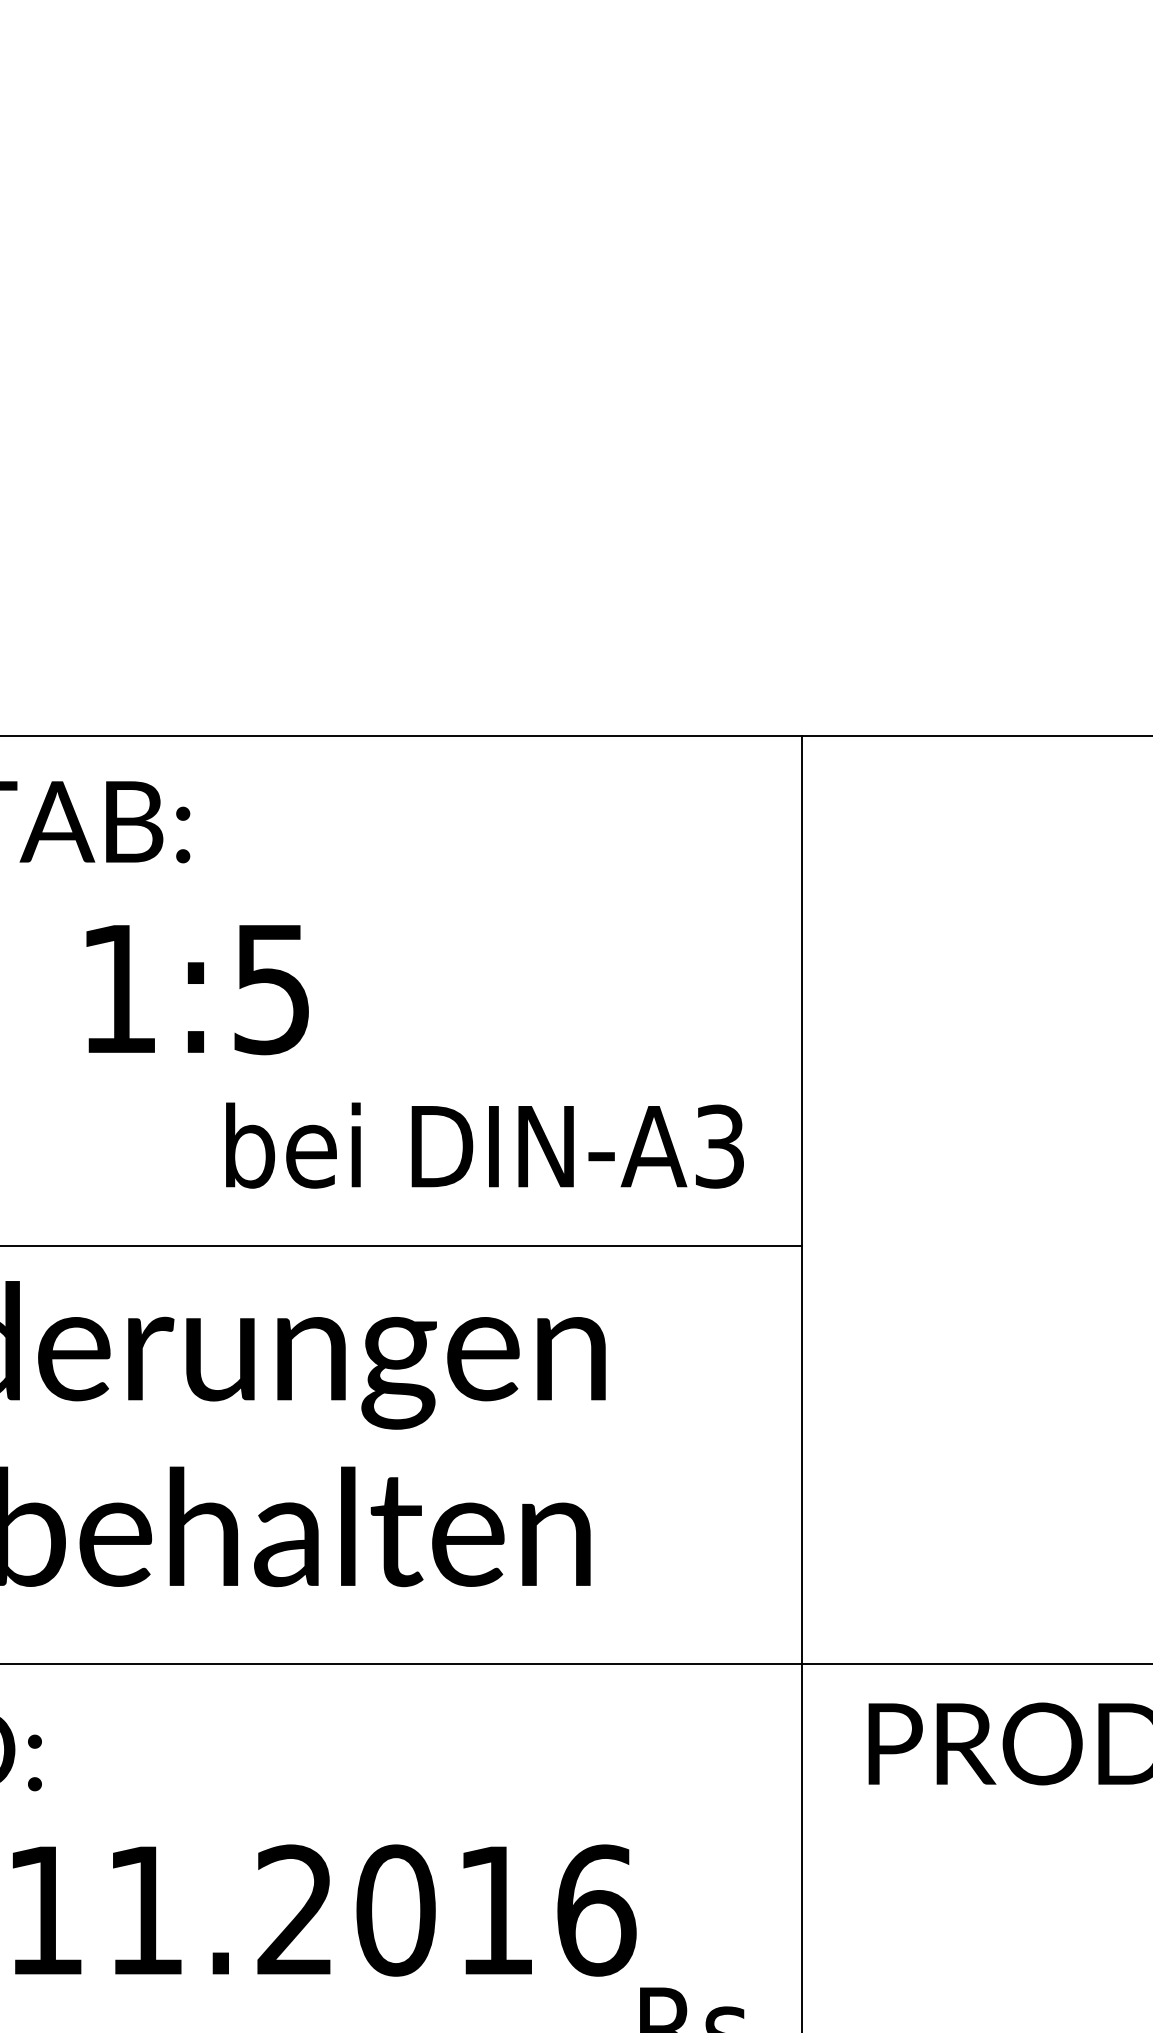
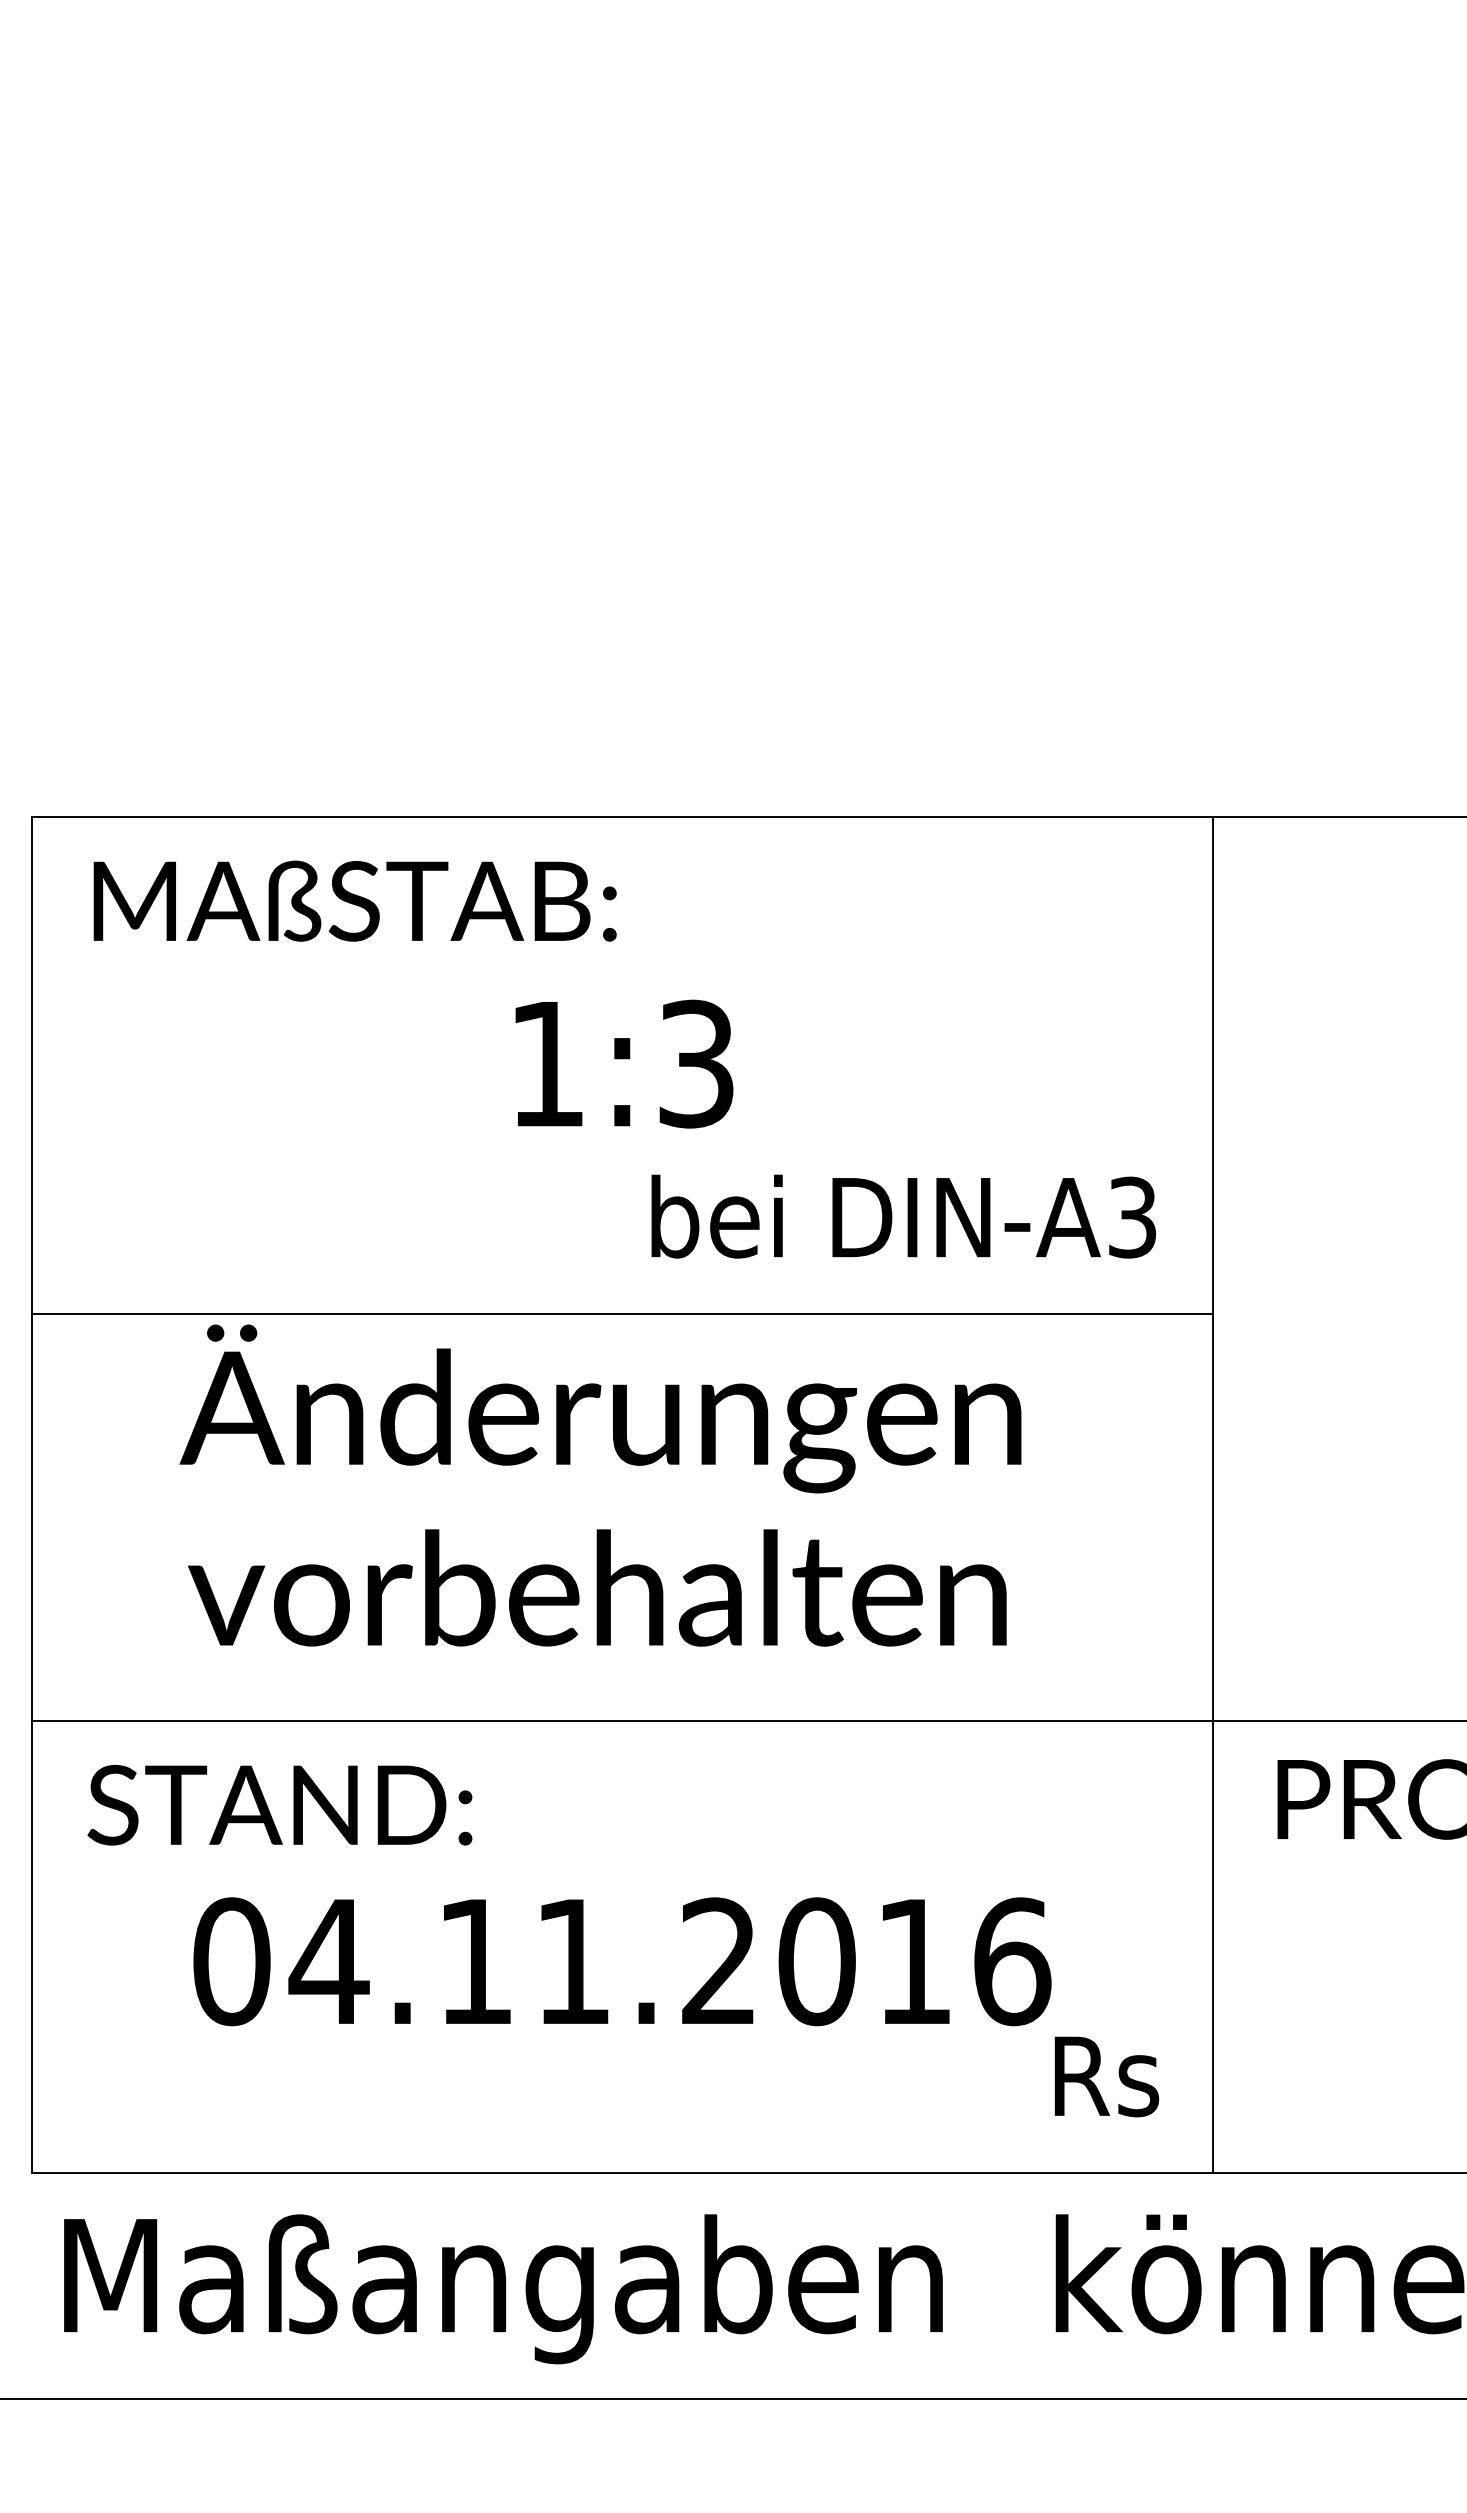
text: (272, 988) -> (696, 1063), 1:5 -> 1:3

